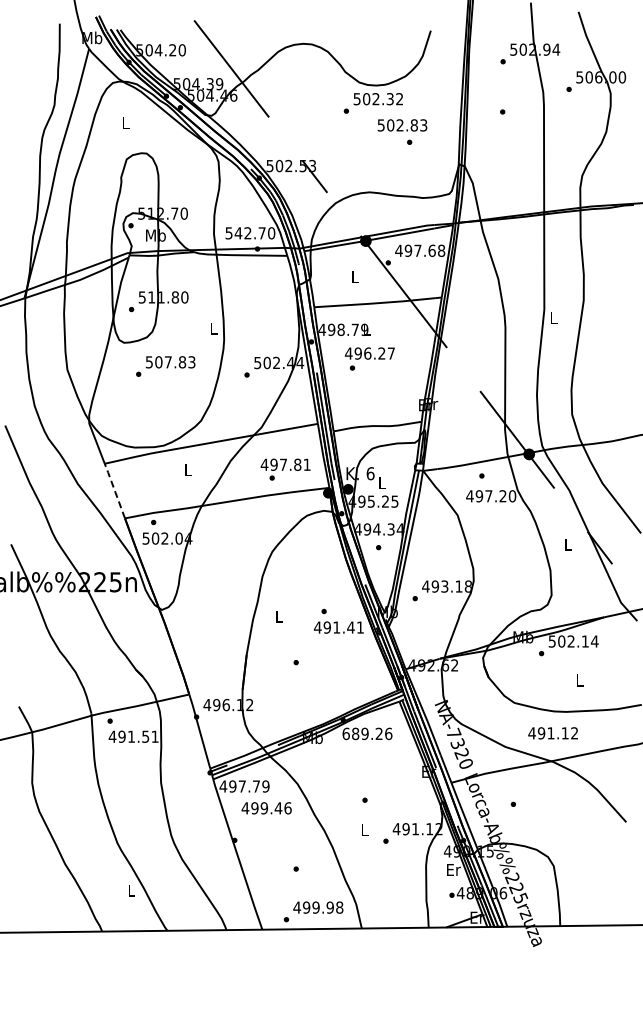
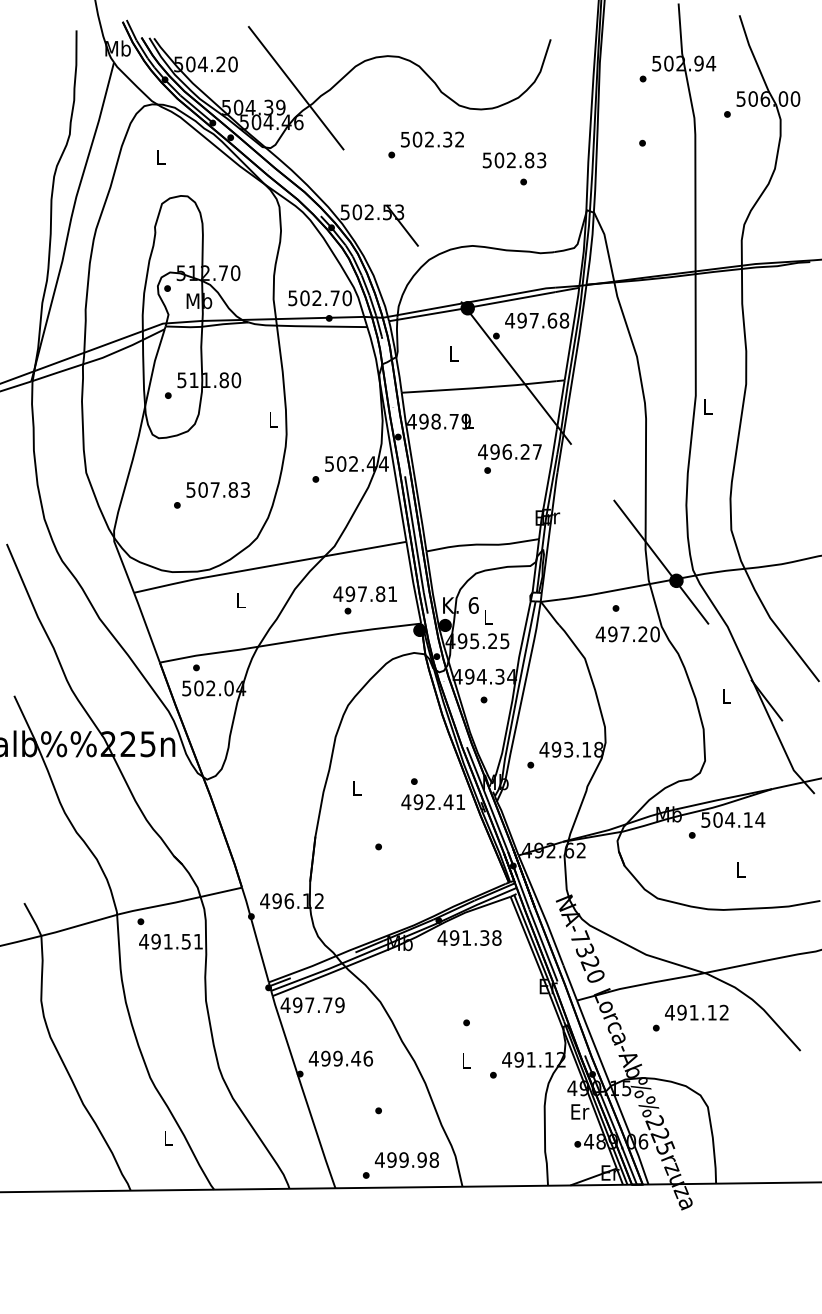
text: (372, 103) -> (425, 145), moved
text: (238, 233) -> (304, 298), 542.70 -> 502.70
text: (369, 358) -> (509, 458), moved
text: (165, 366) -> (211, 495), moved
line: (114, 489) -> (146, 625), dashed -> solid
text: (336, 627) -> (430, 802), 491.41 -> 492.41
text: (571, 641) -> (730, 819), 502.14 -> 504.14
text: (367, 733) -> (469, 937), 689.26 -> 491.38
text: (552, 733) -> (695, 1012), moved
text: (266, 808) -> (340, 1058), moved

